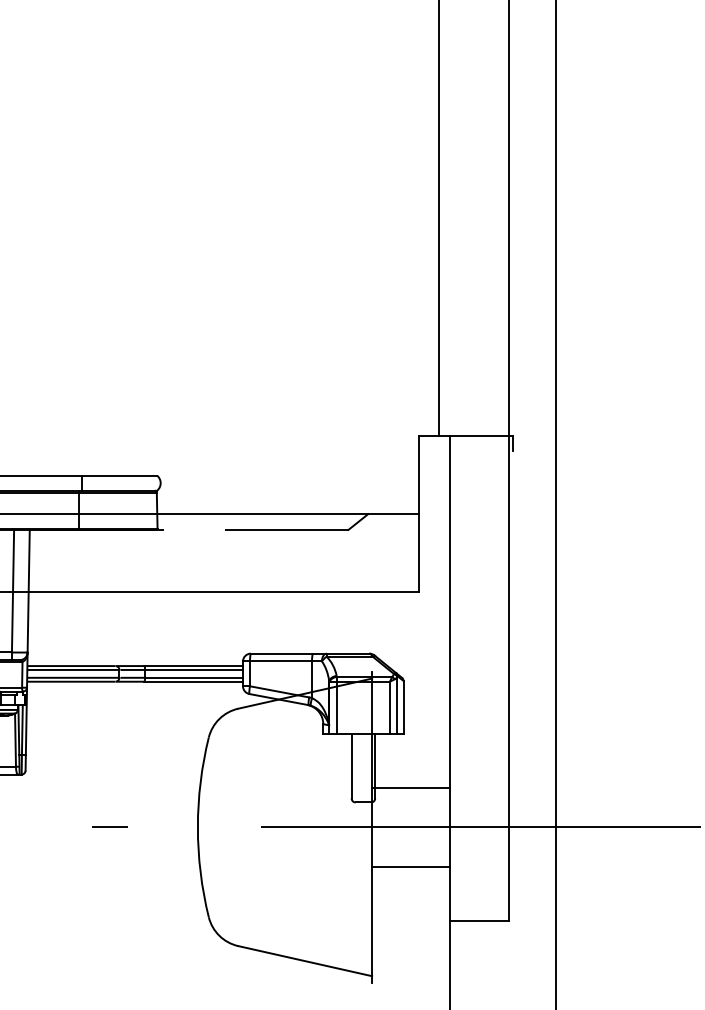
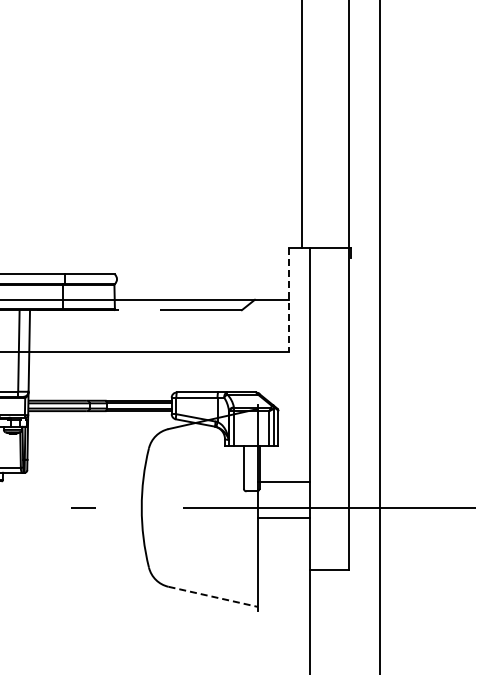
line: (418, 515) -> (288, 300), solid -> dashed
line: (411, 865) -> (283, 517), moved
line: (305, 960) -> (213, 596), solid -> dashed

